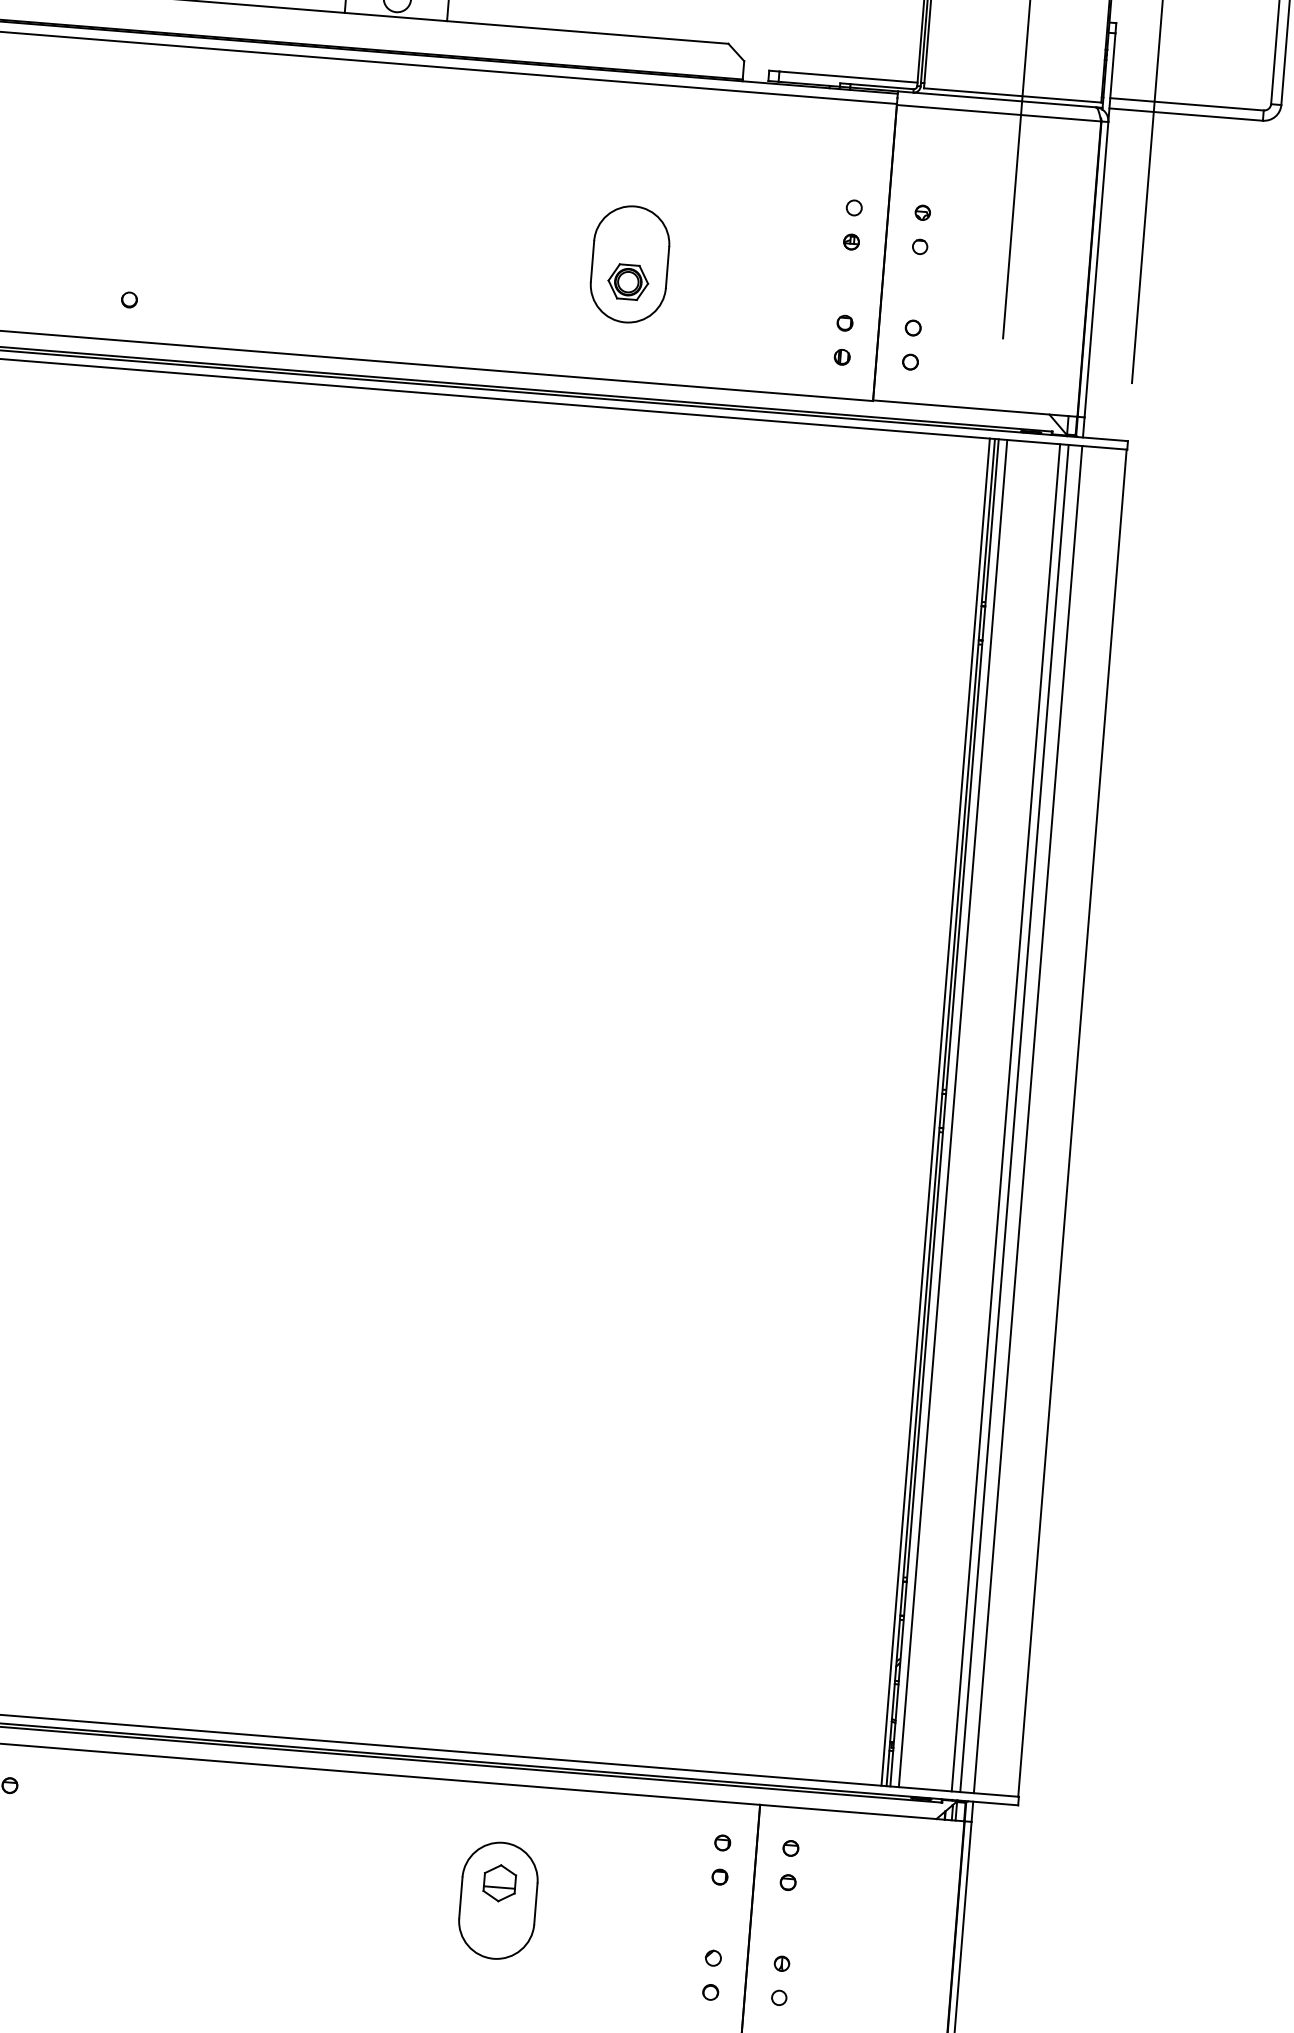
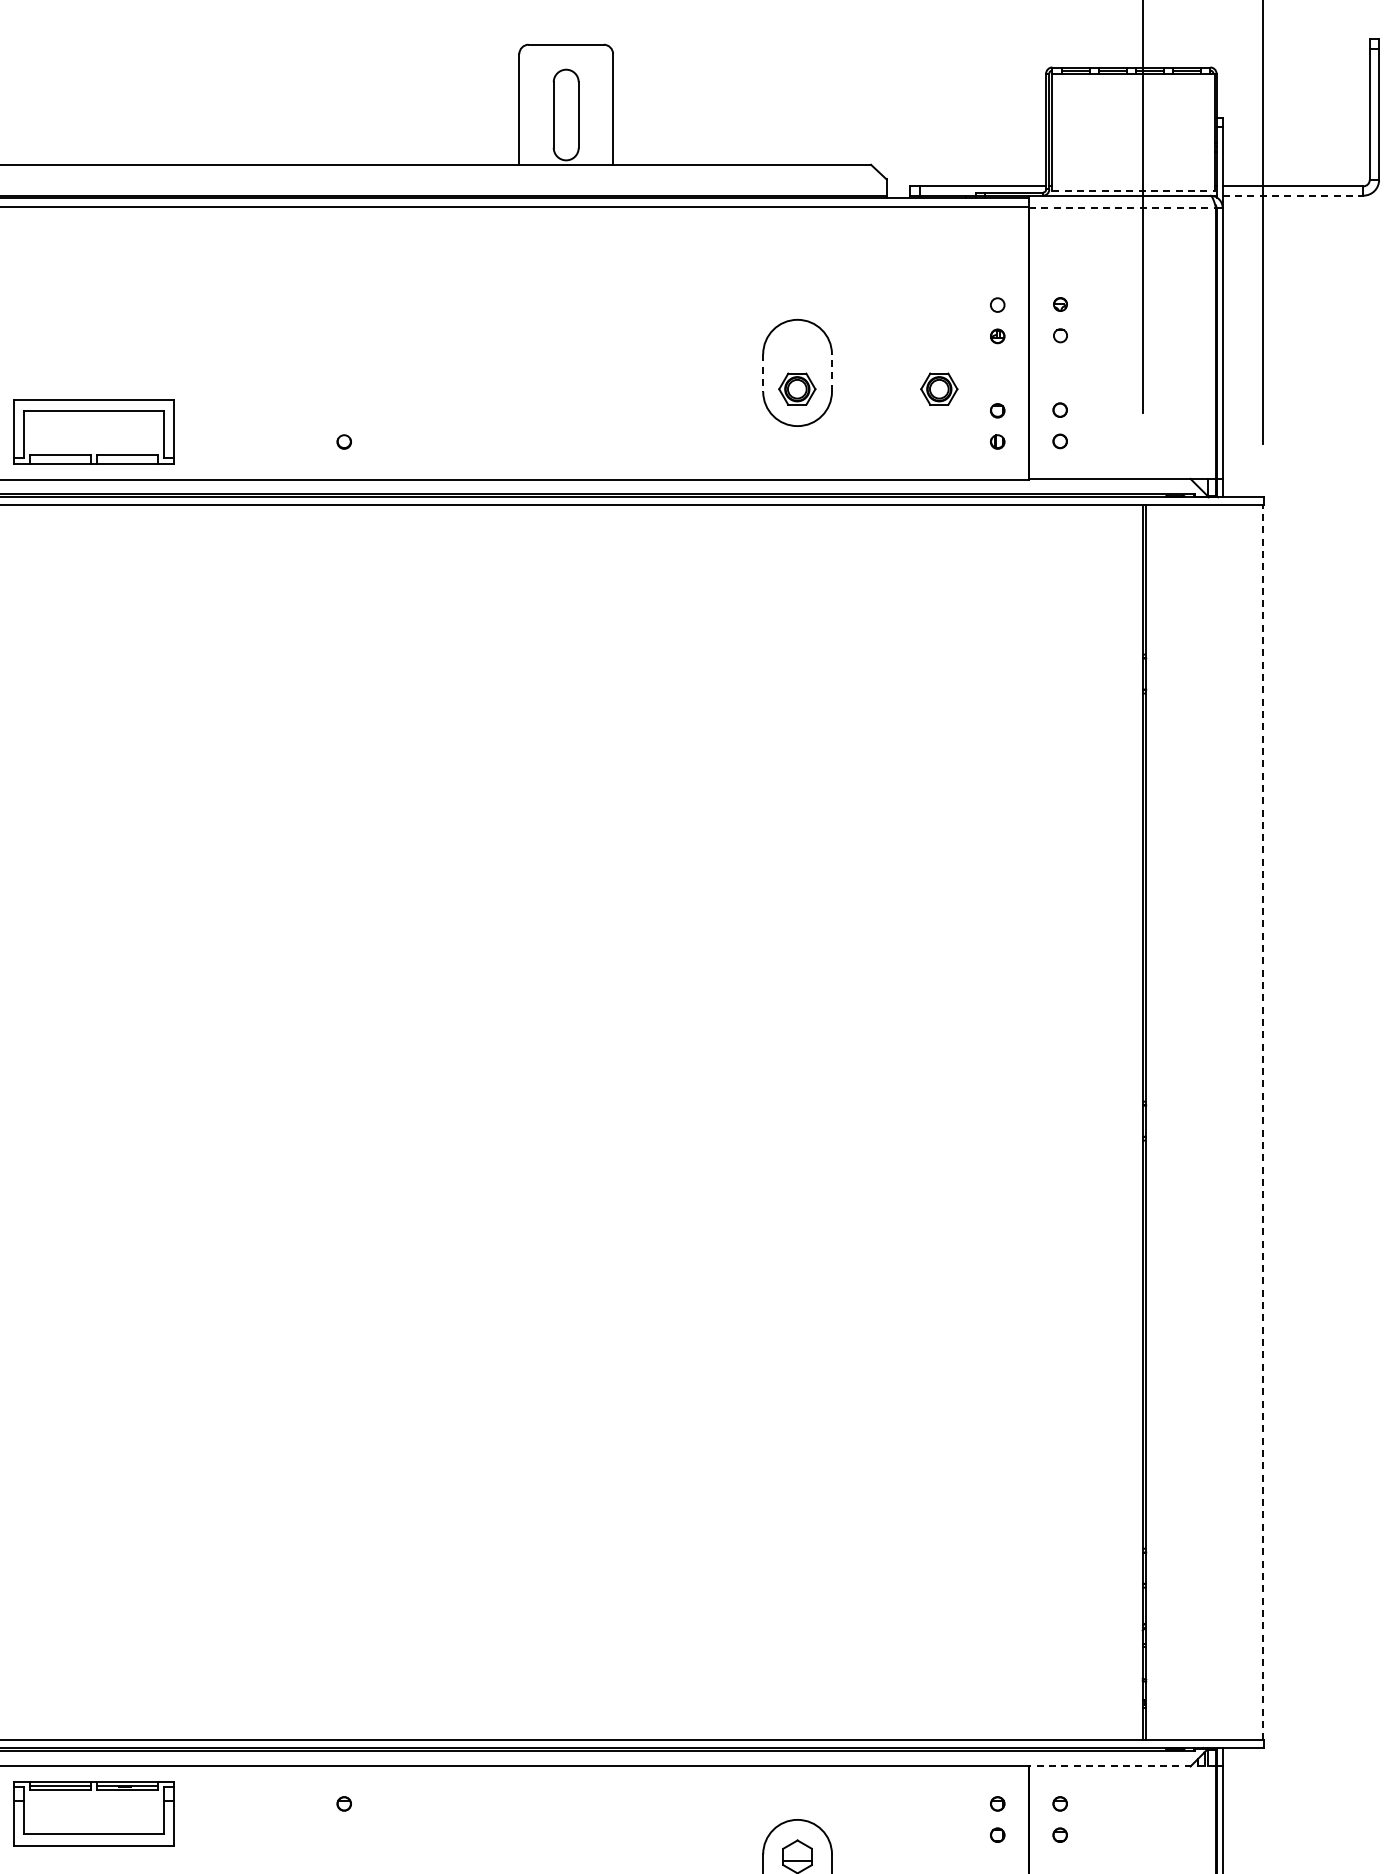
line: (1013, 96) -> (1134, 191), solid -> dashed
line: (998, 113) -> (1122, 208), solid -> dashed
line: (1186, 114) -> (1293, 195), solid -> dashed
line: (592, 260) -> (763, 372), solid -> dashed
line: (667, 266) -> (831, 372), solid -> dashed
part: (783, 293) -> (939, 388), added
line: (936, 1112) -> (1138, 1122), removed
line: (953, 1113) -> (1154, 1122), removed
line: (1005, 1117) -> (1202, 1122), removed
line: (1014, 1118) -> (1210, 1122), removed
line: (1027, 1119) -> (1222, 1122), removed
line: (1072, 1122) -> (1263, 1122), solid -> dashed
line: (862, 1813) -> (1122, 1766), solid -> dashed

